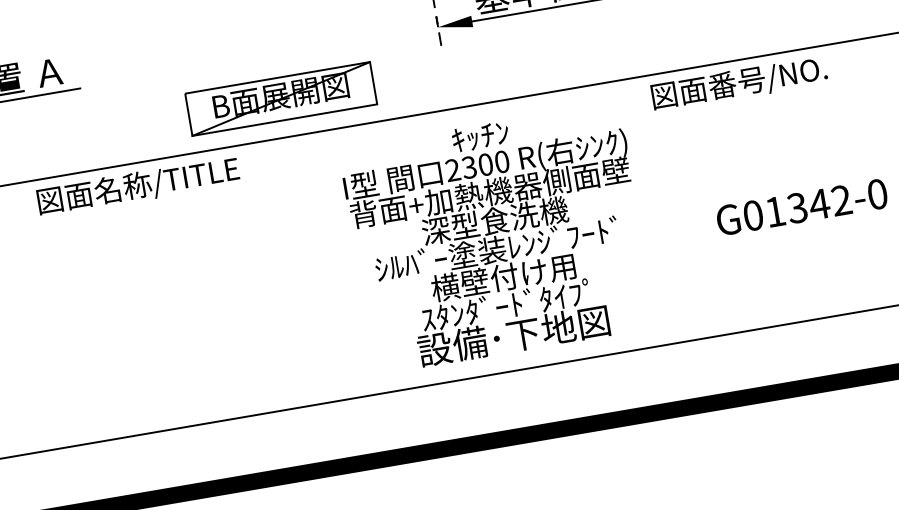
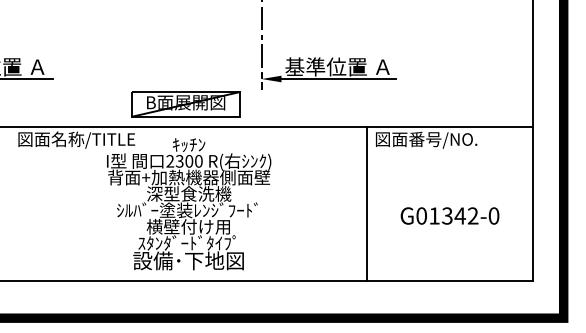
part: (280, 99) -> (185, 104), moved
line: (654, 210) -> (366, 203), added
text: (498, 238) -> (189, 204), moved

